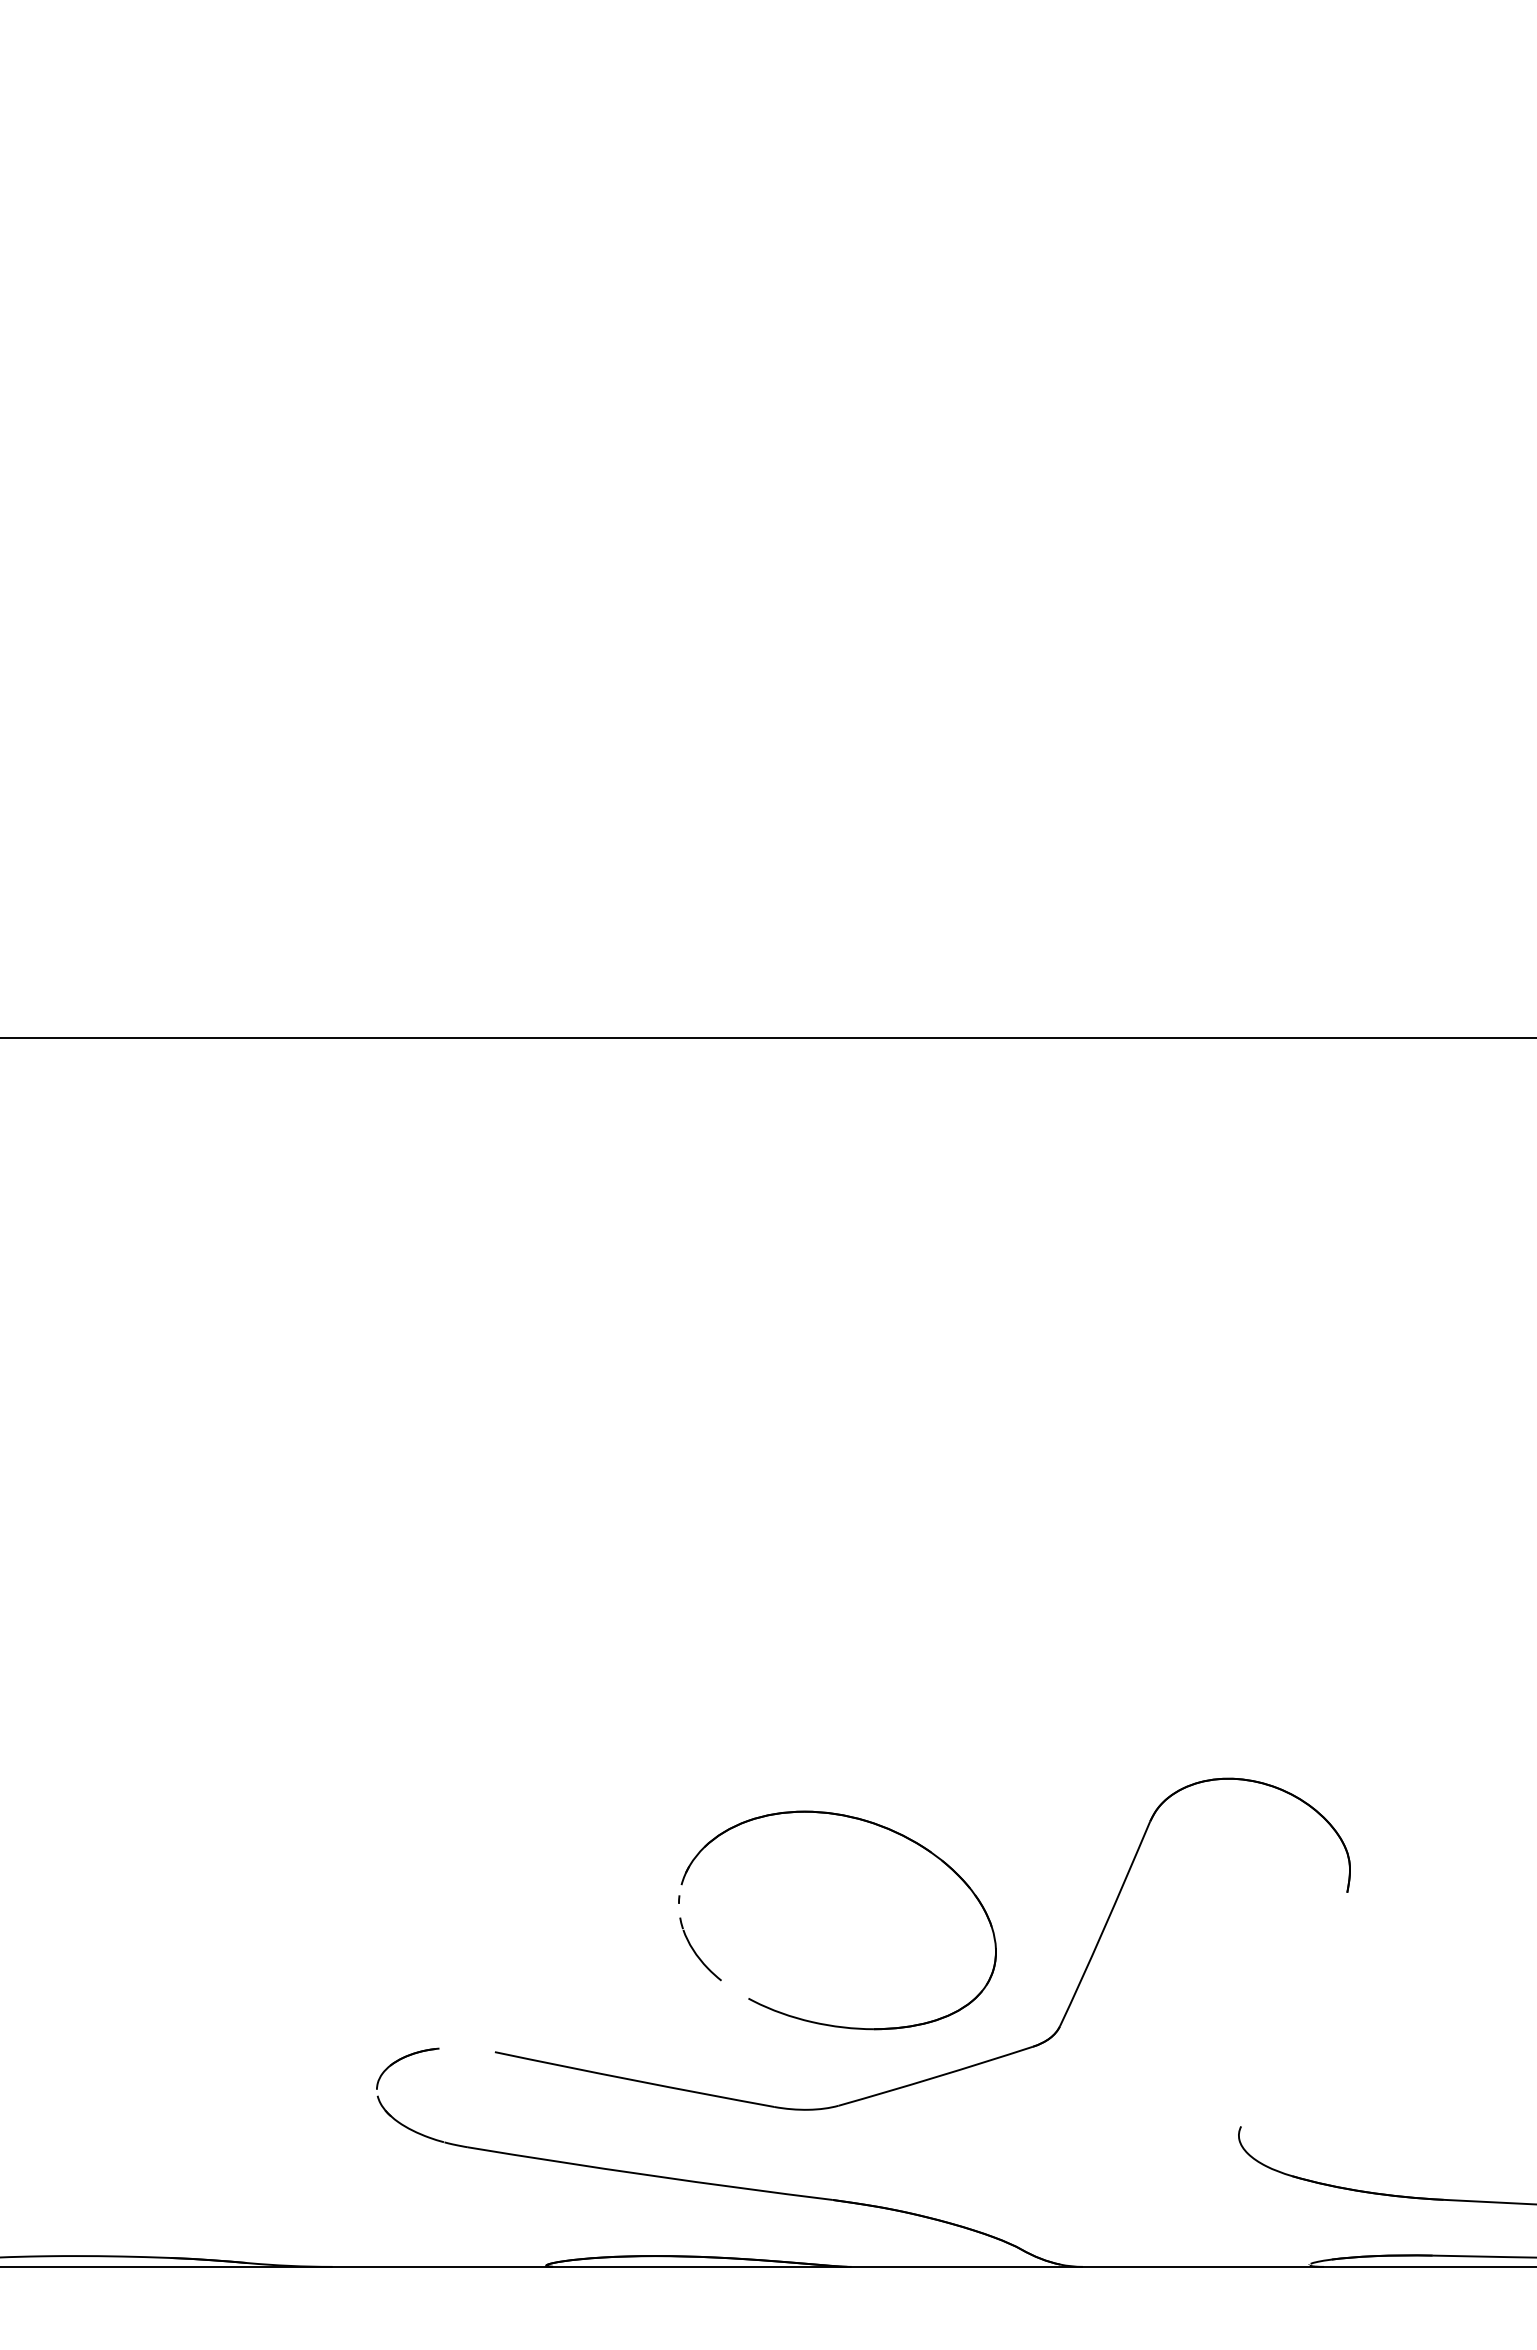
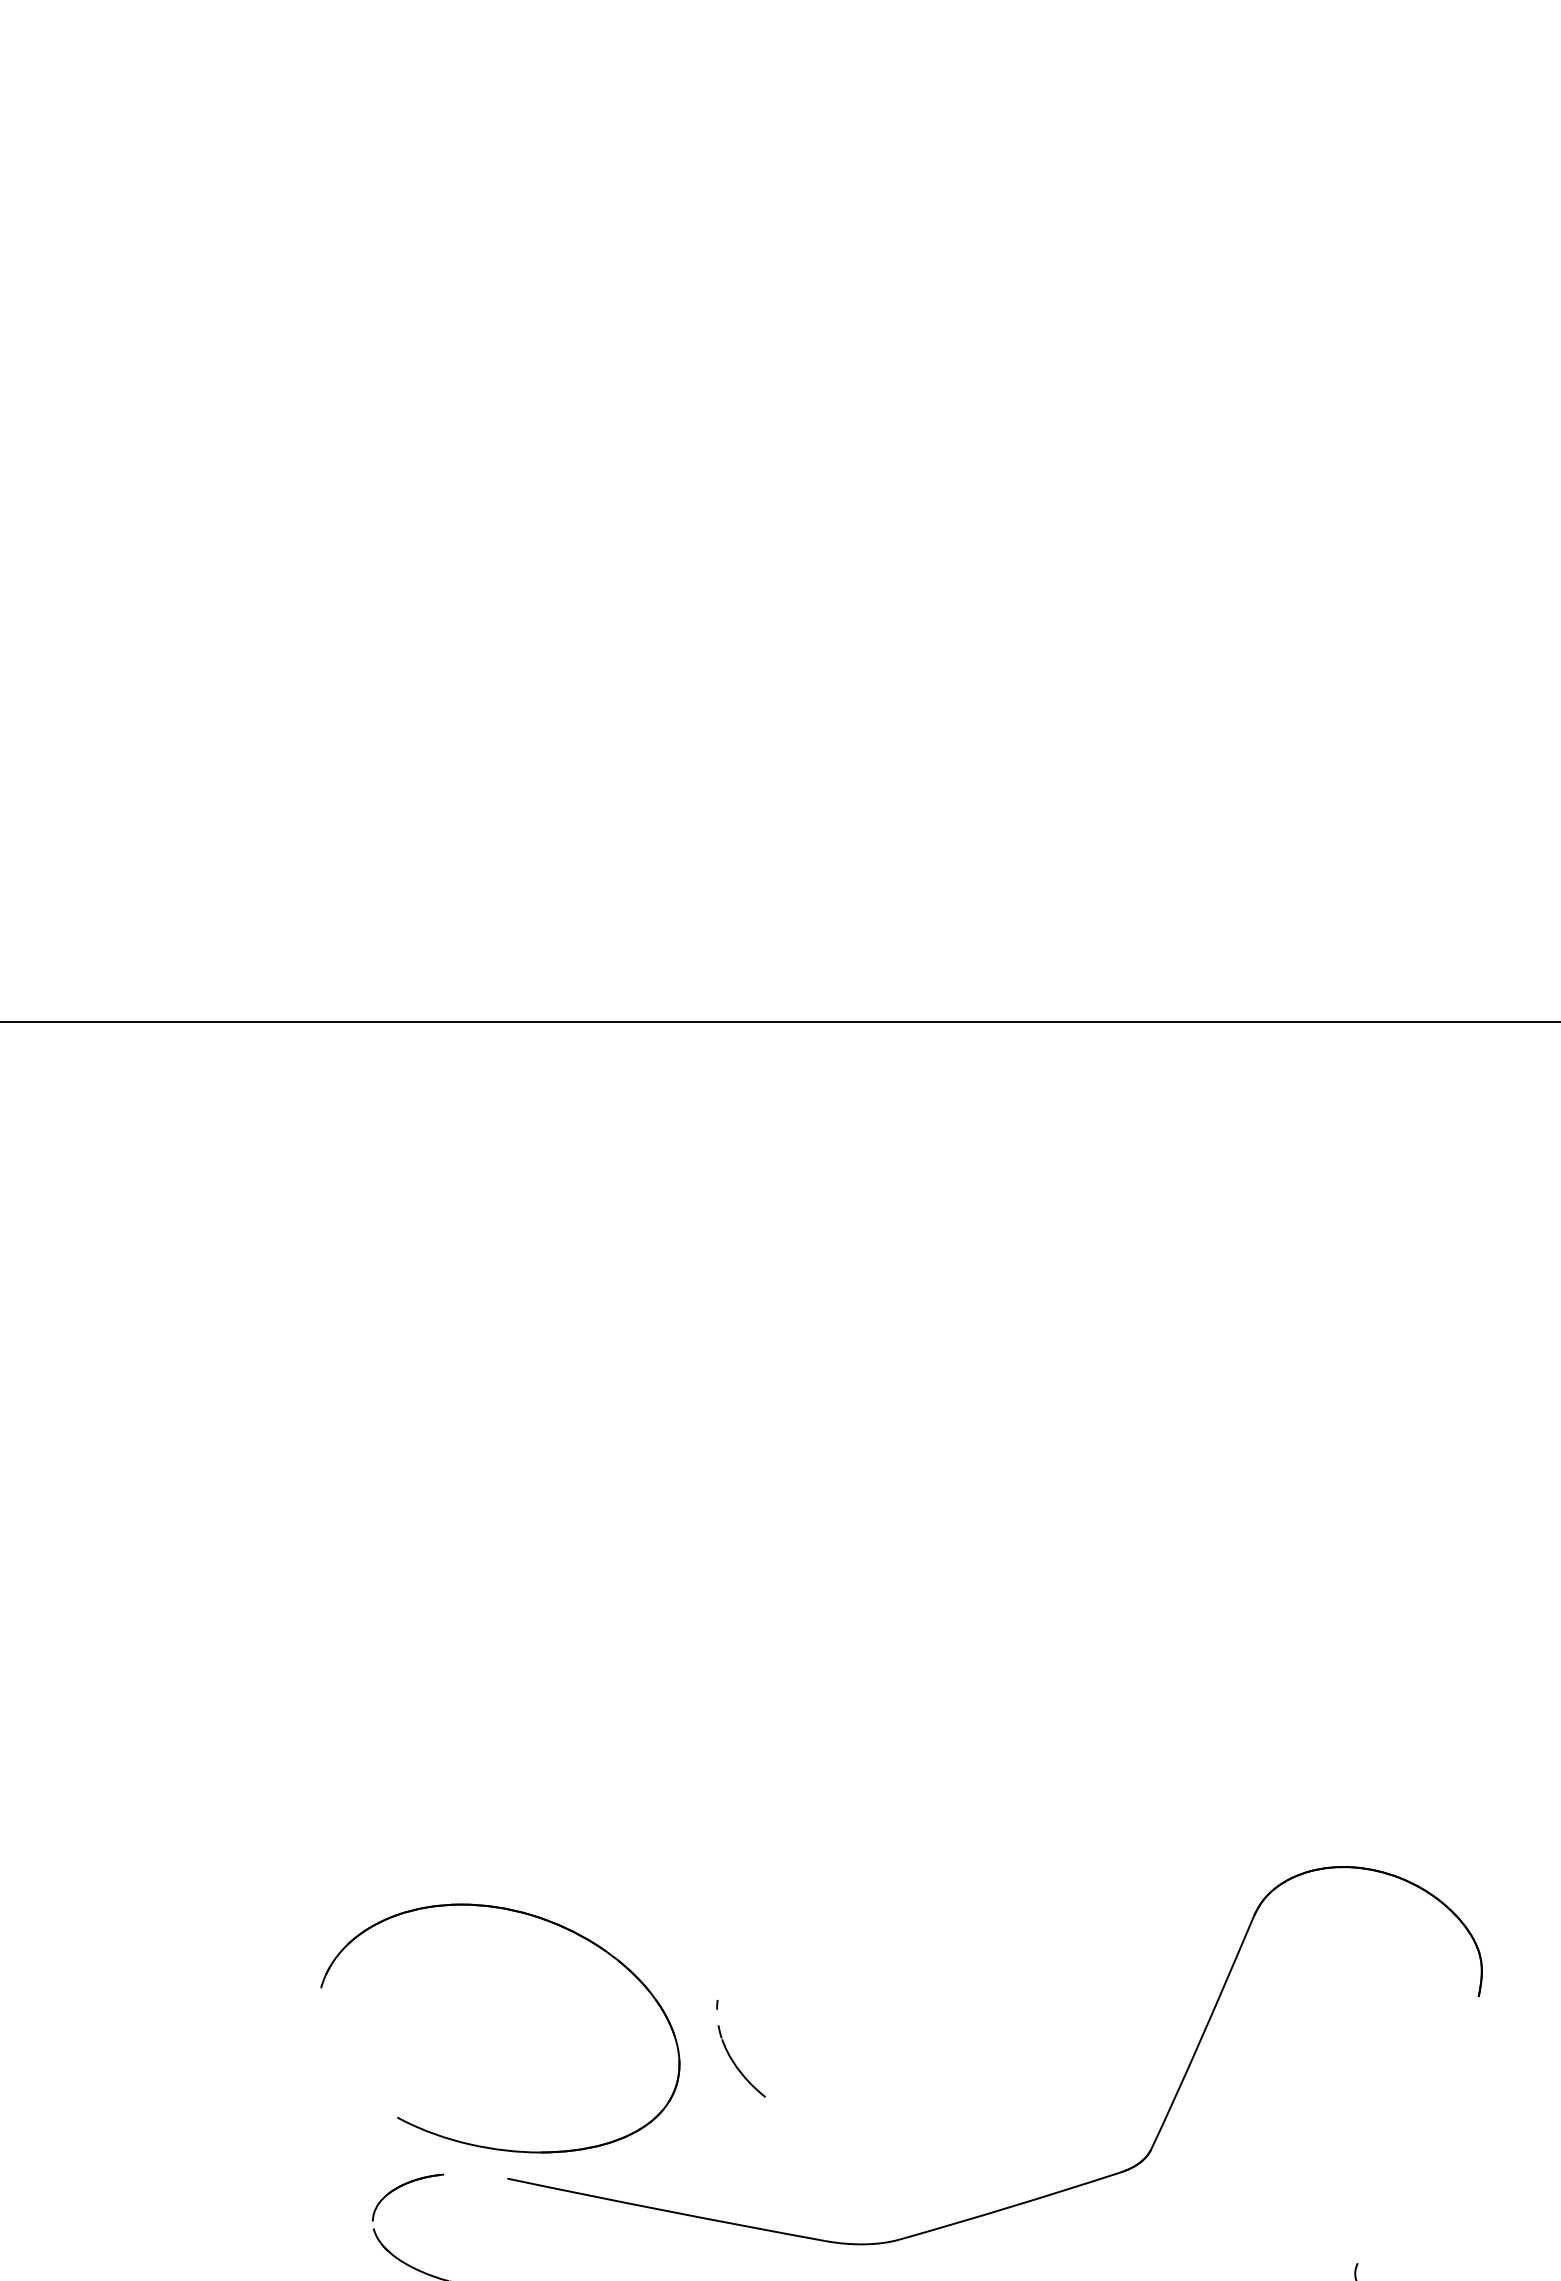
part: (866, 1822) -> (531, 1916), moved

